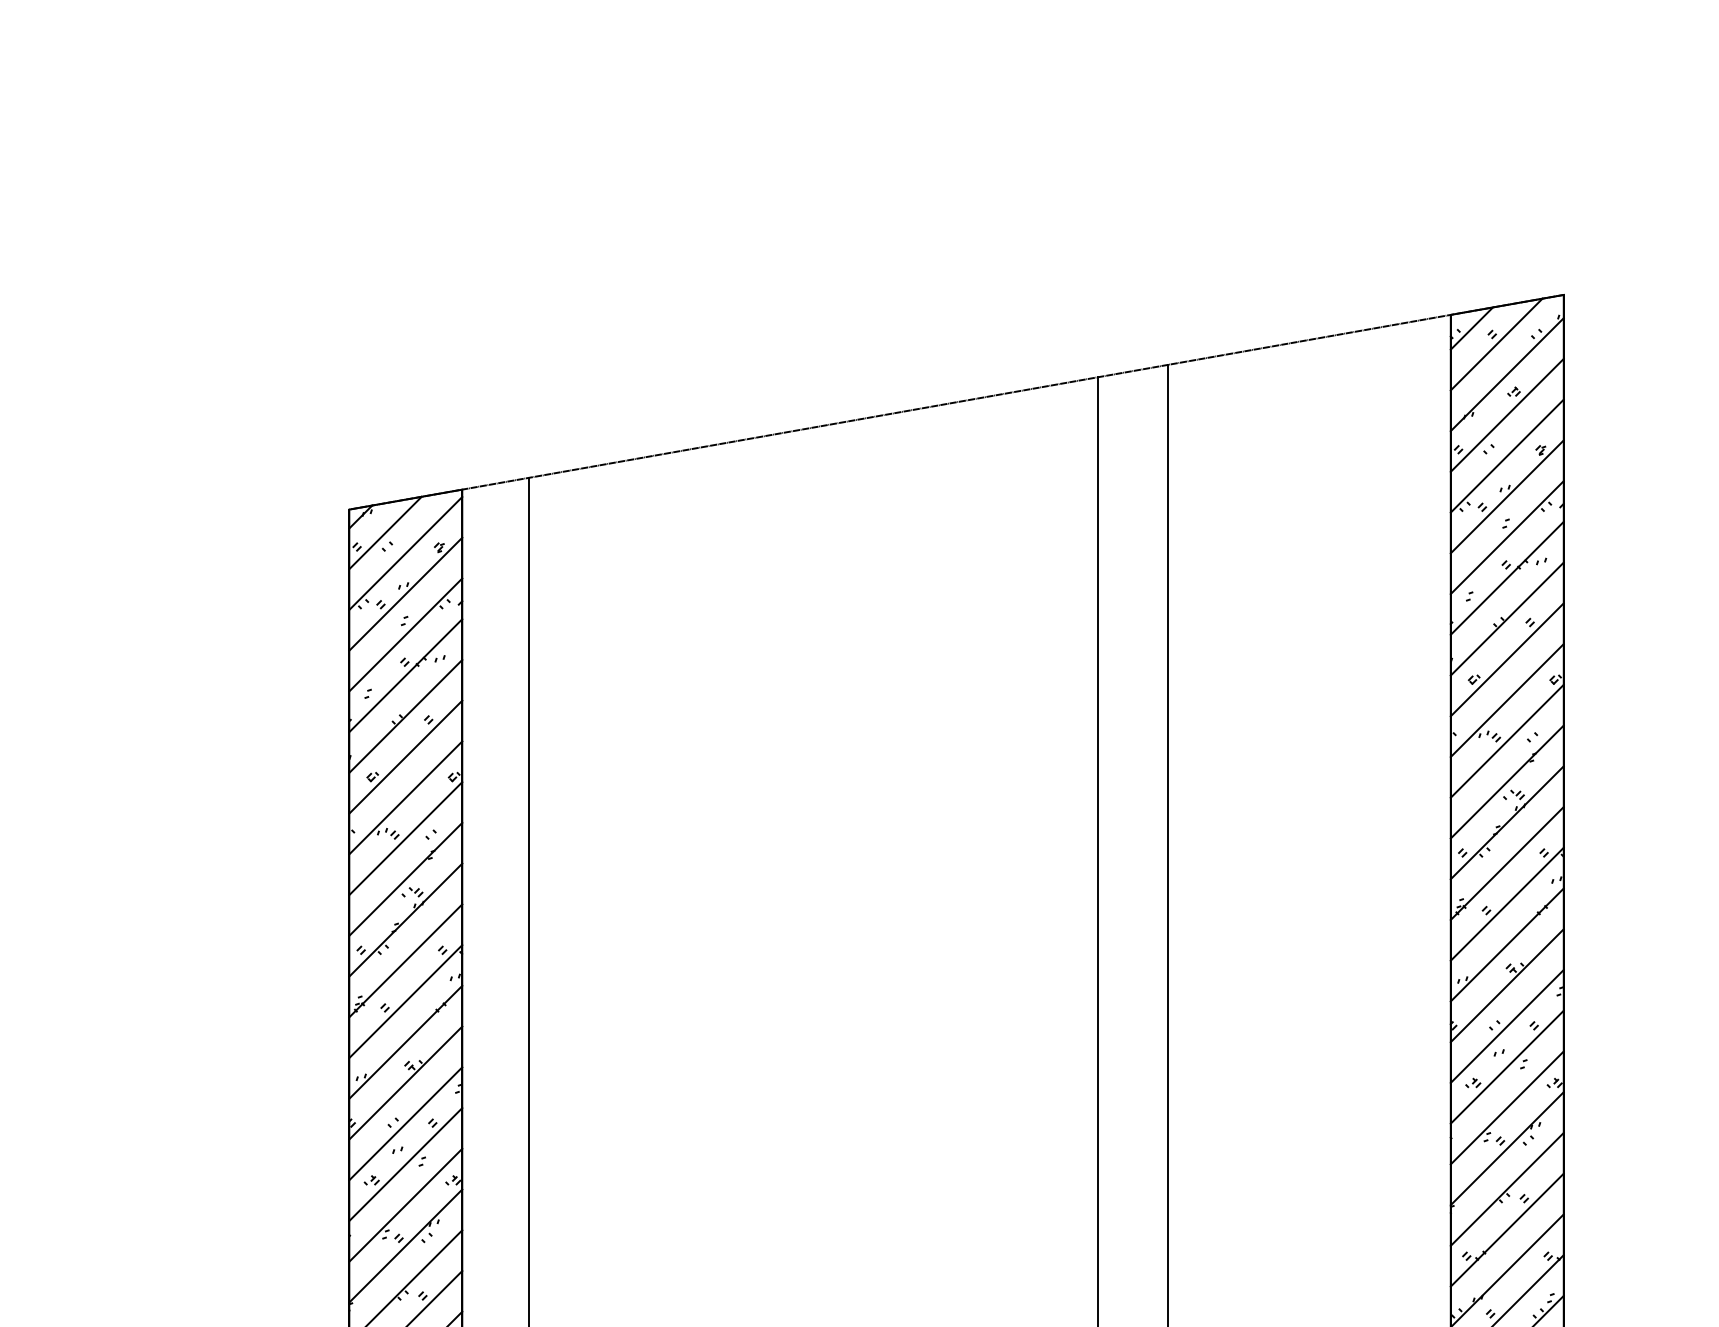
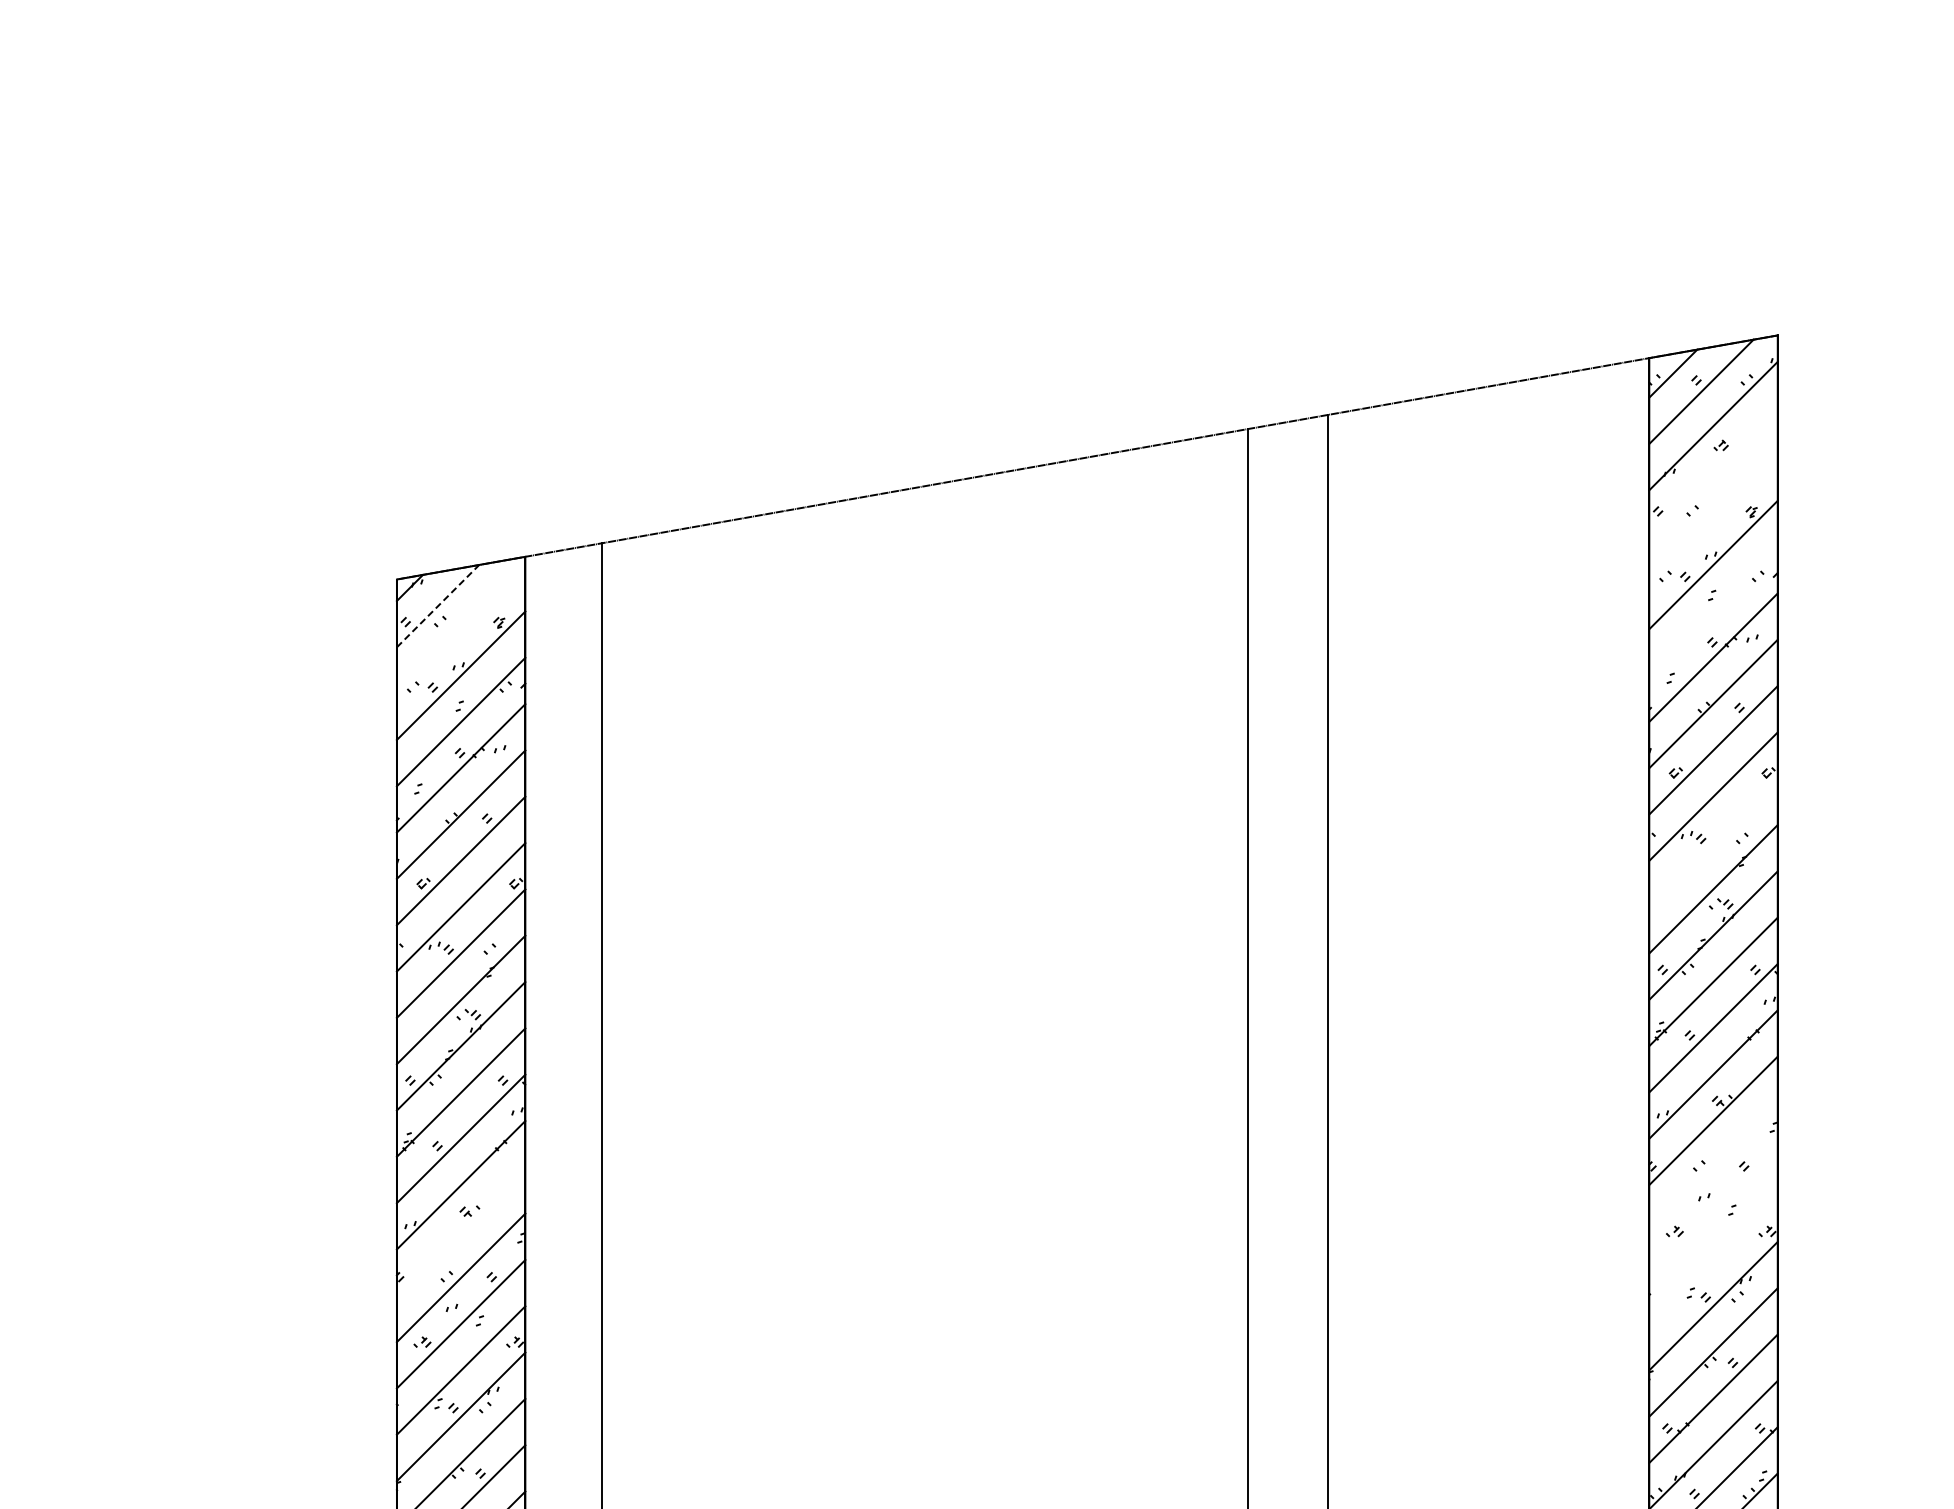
line: (1507, 415) -> (1713, 472), removed
line: (1507, 455) -> (1713, 518), removed
line: (385, 532) -> (438, 605), solid -> dashed
line: (1507, 537) -> (1713, 611), removed
line: (405, 553) -> (460, 629), removed
line: (1507, 740) -> (1713, 842), removed
line: (1507, 1025) -> (1713, 1166), removed
line: (1507, 1067) -> (1713, 1213), removed
line: (405, 1083) -> (460, 1231), removed
line: (1507, 1107) -> (1713, 1259), removed

